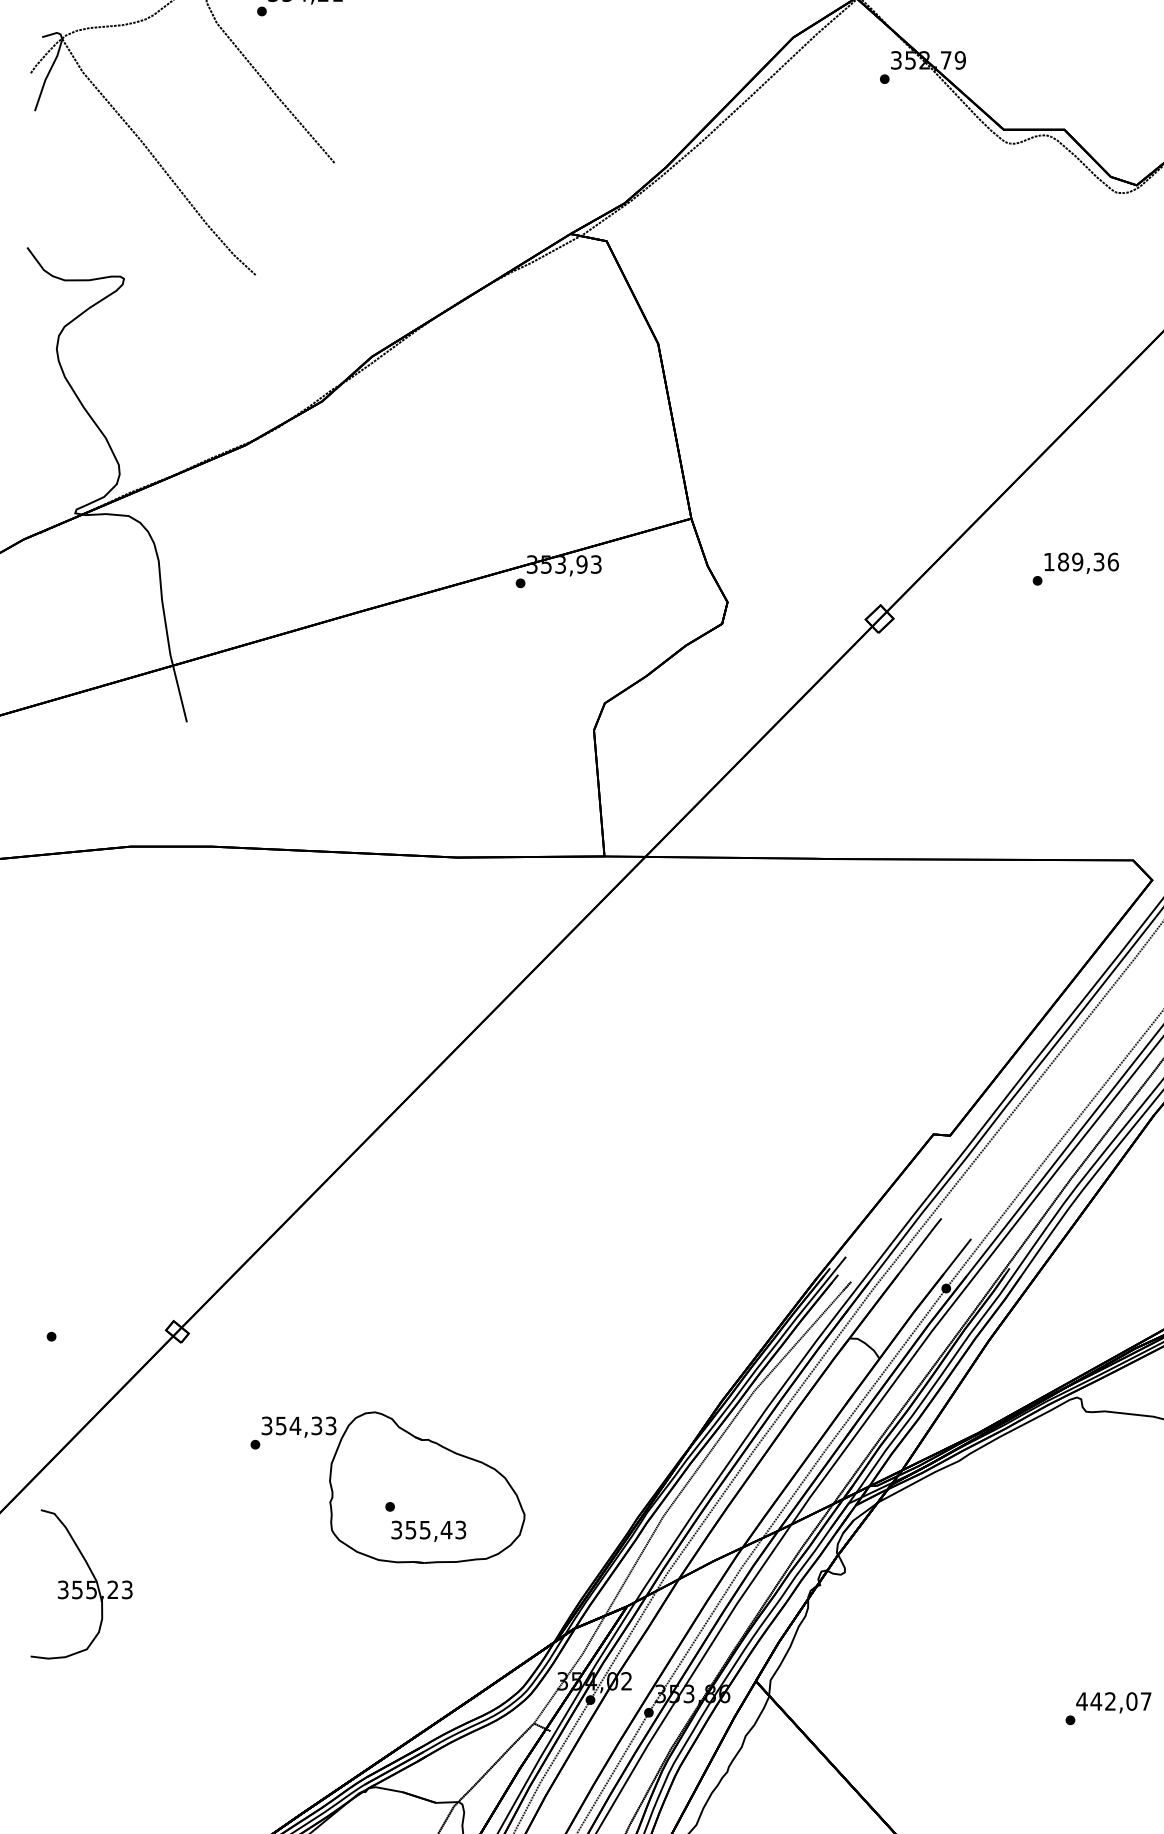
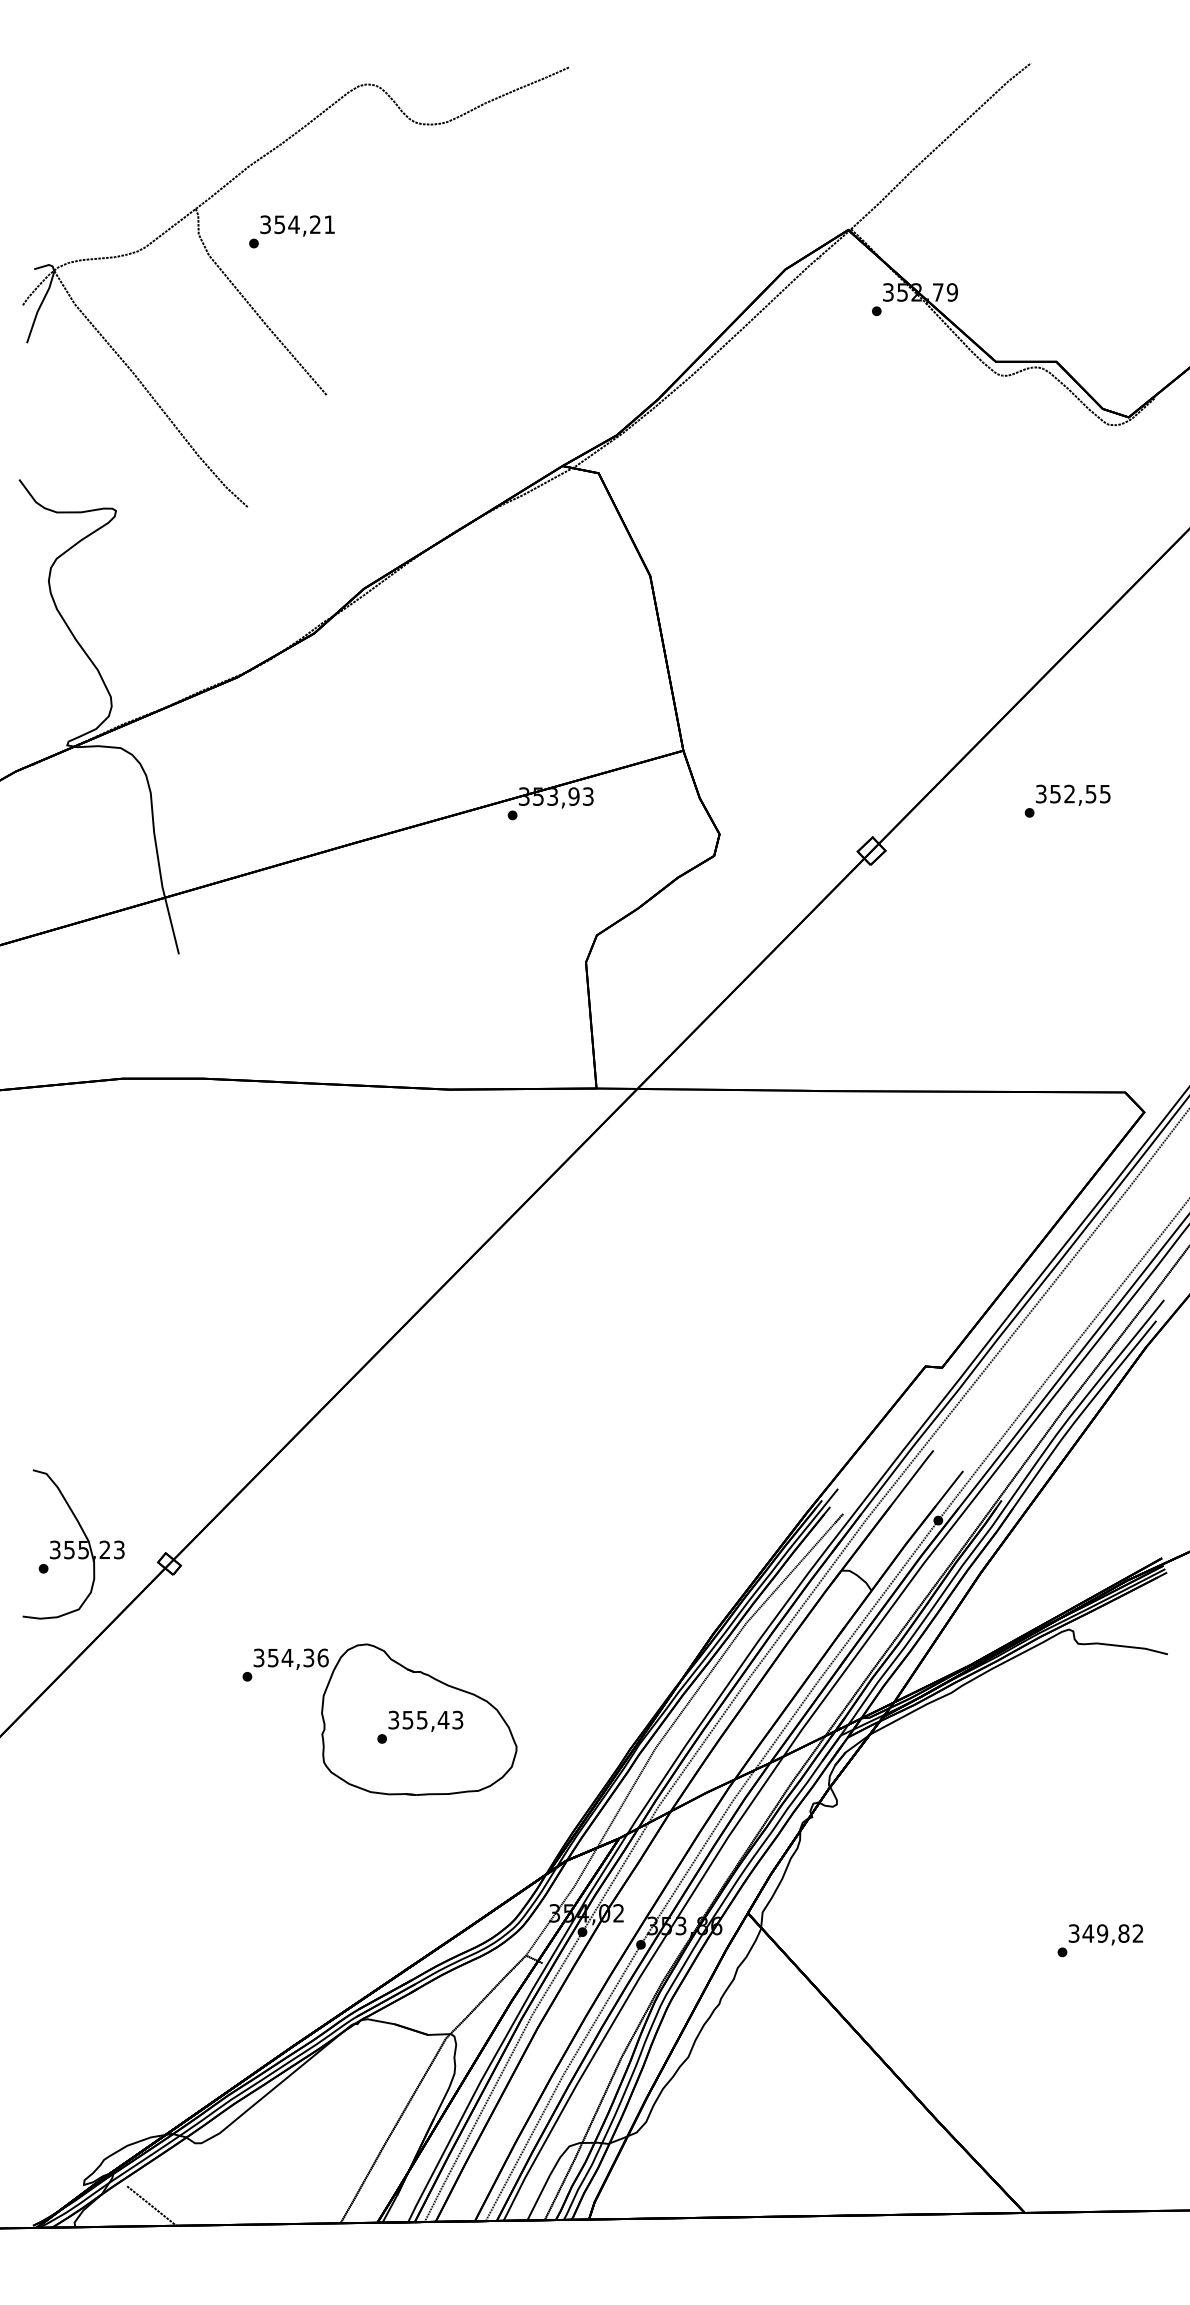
text: (1081, 561) -> (1073, 793), 189,36 -> 352,55
text: (330, 1425) -> (322, 1657), 354,33 -> 354,36
text: (428, 1530) -> (425, 1720), moved
part: (81, 1584) -> (73, 1544), moved
text: (1113, 1701) -> (1105, 1933), 442,07 -> 349,82

